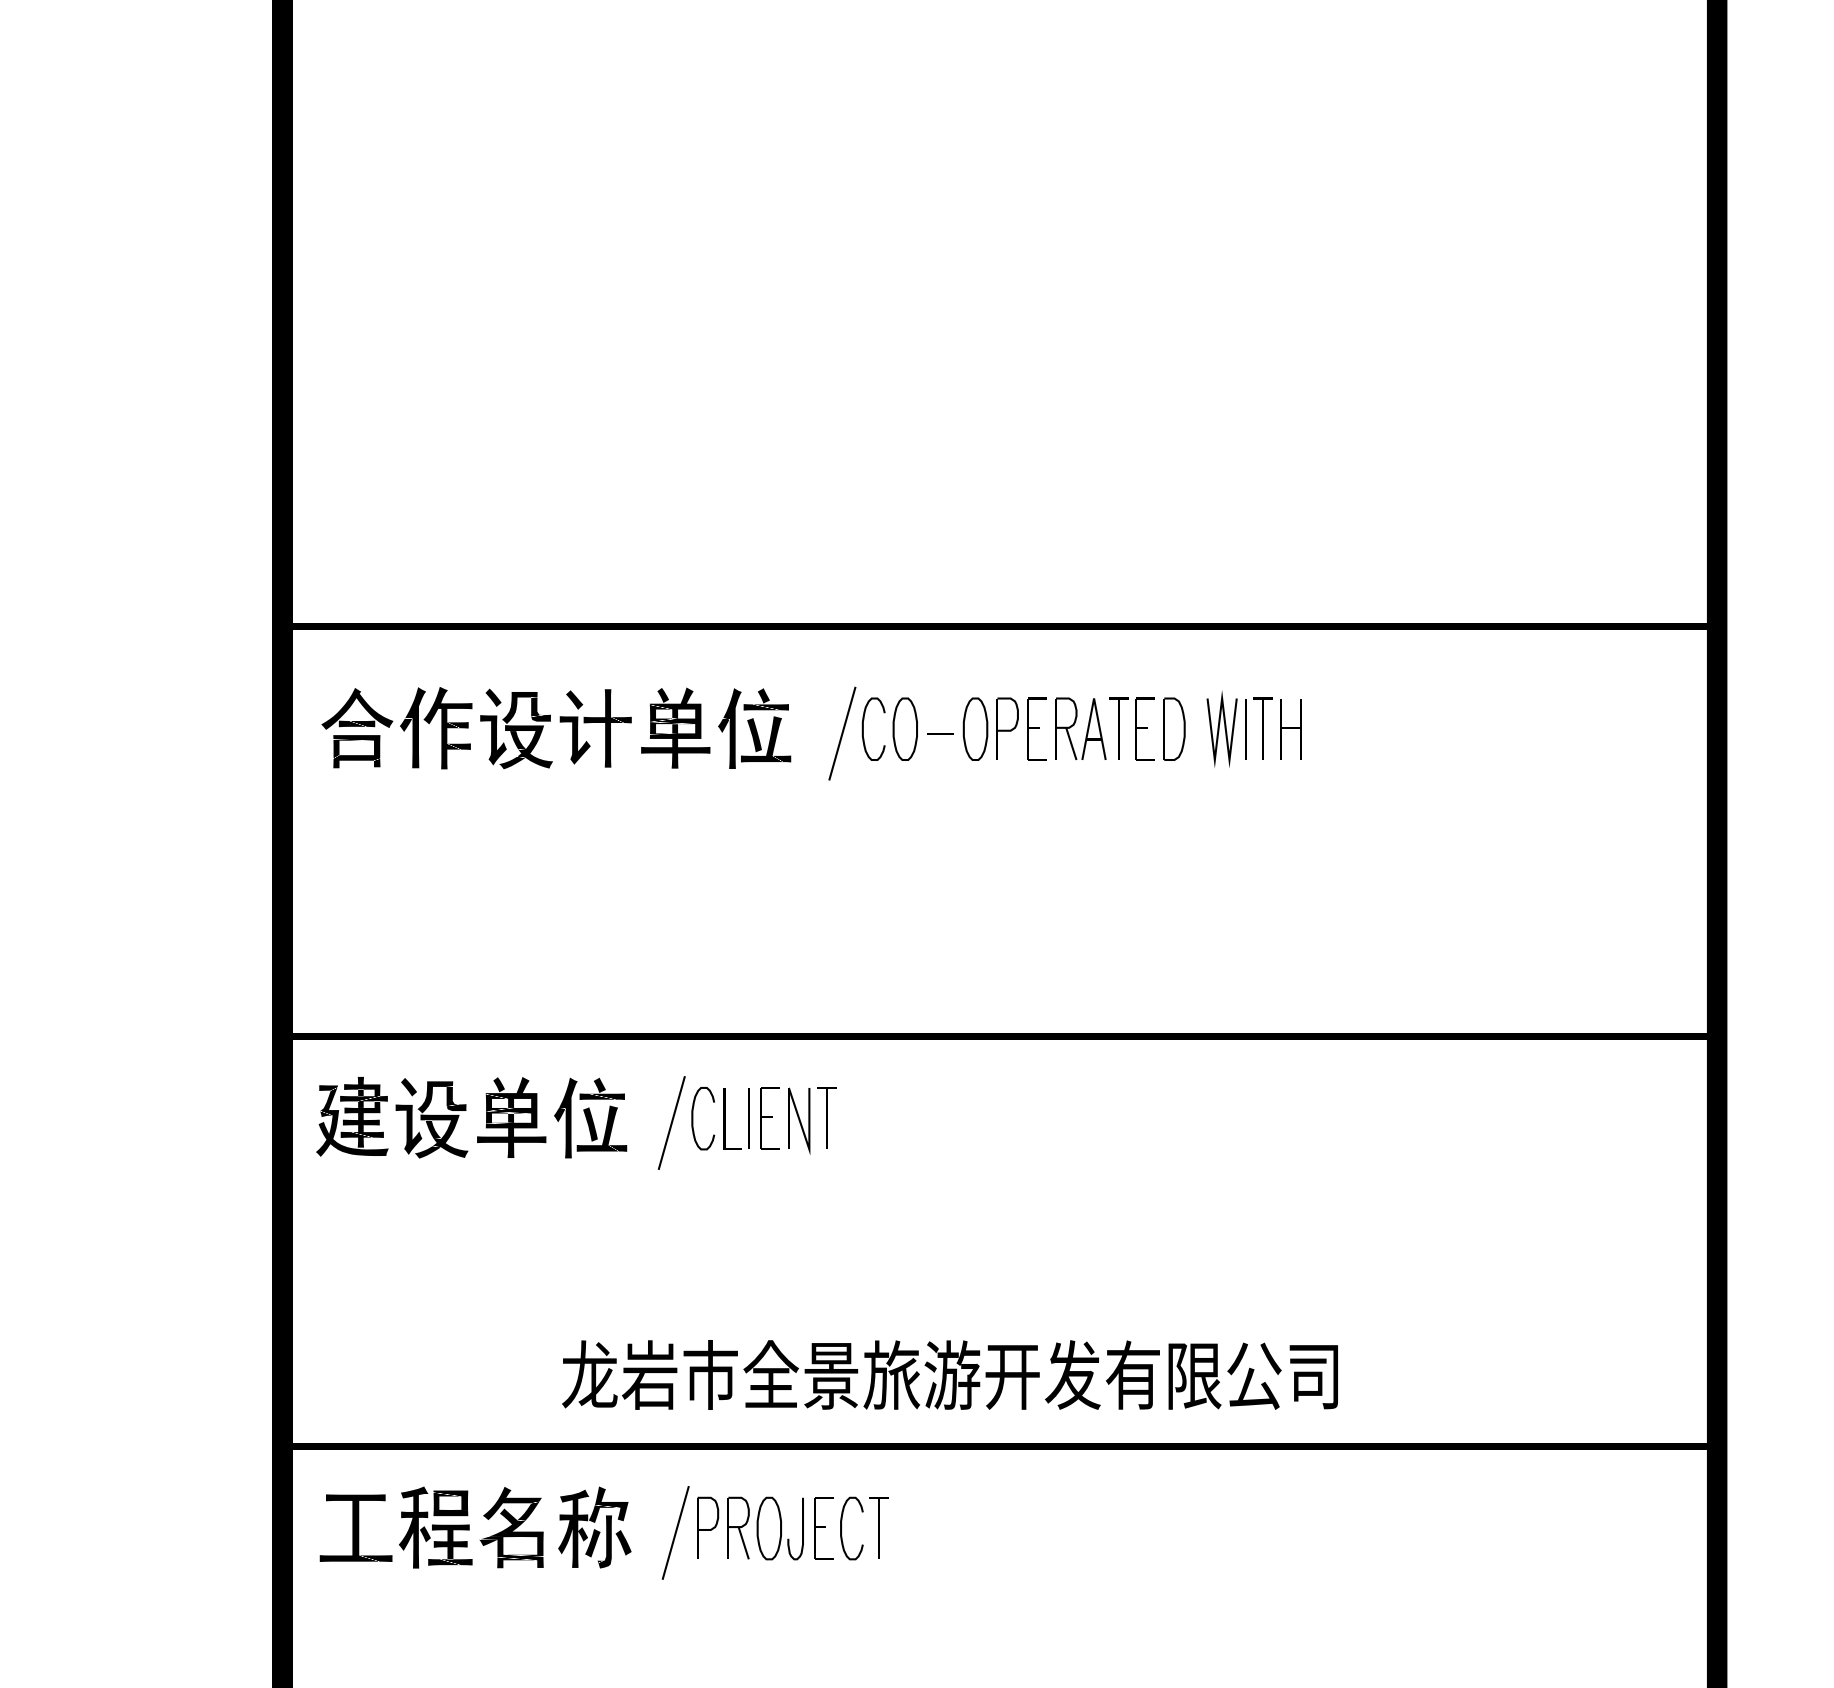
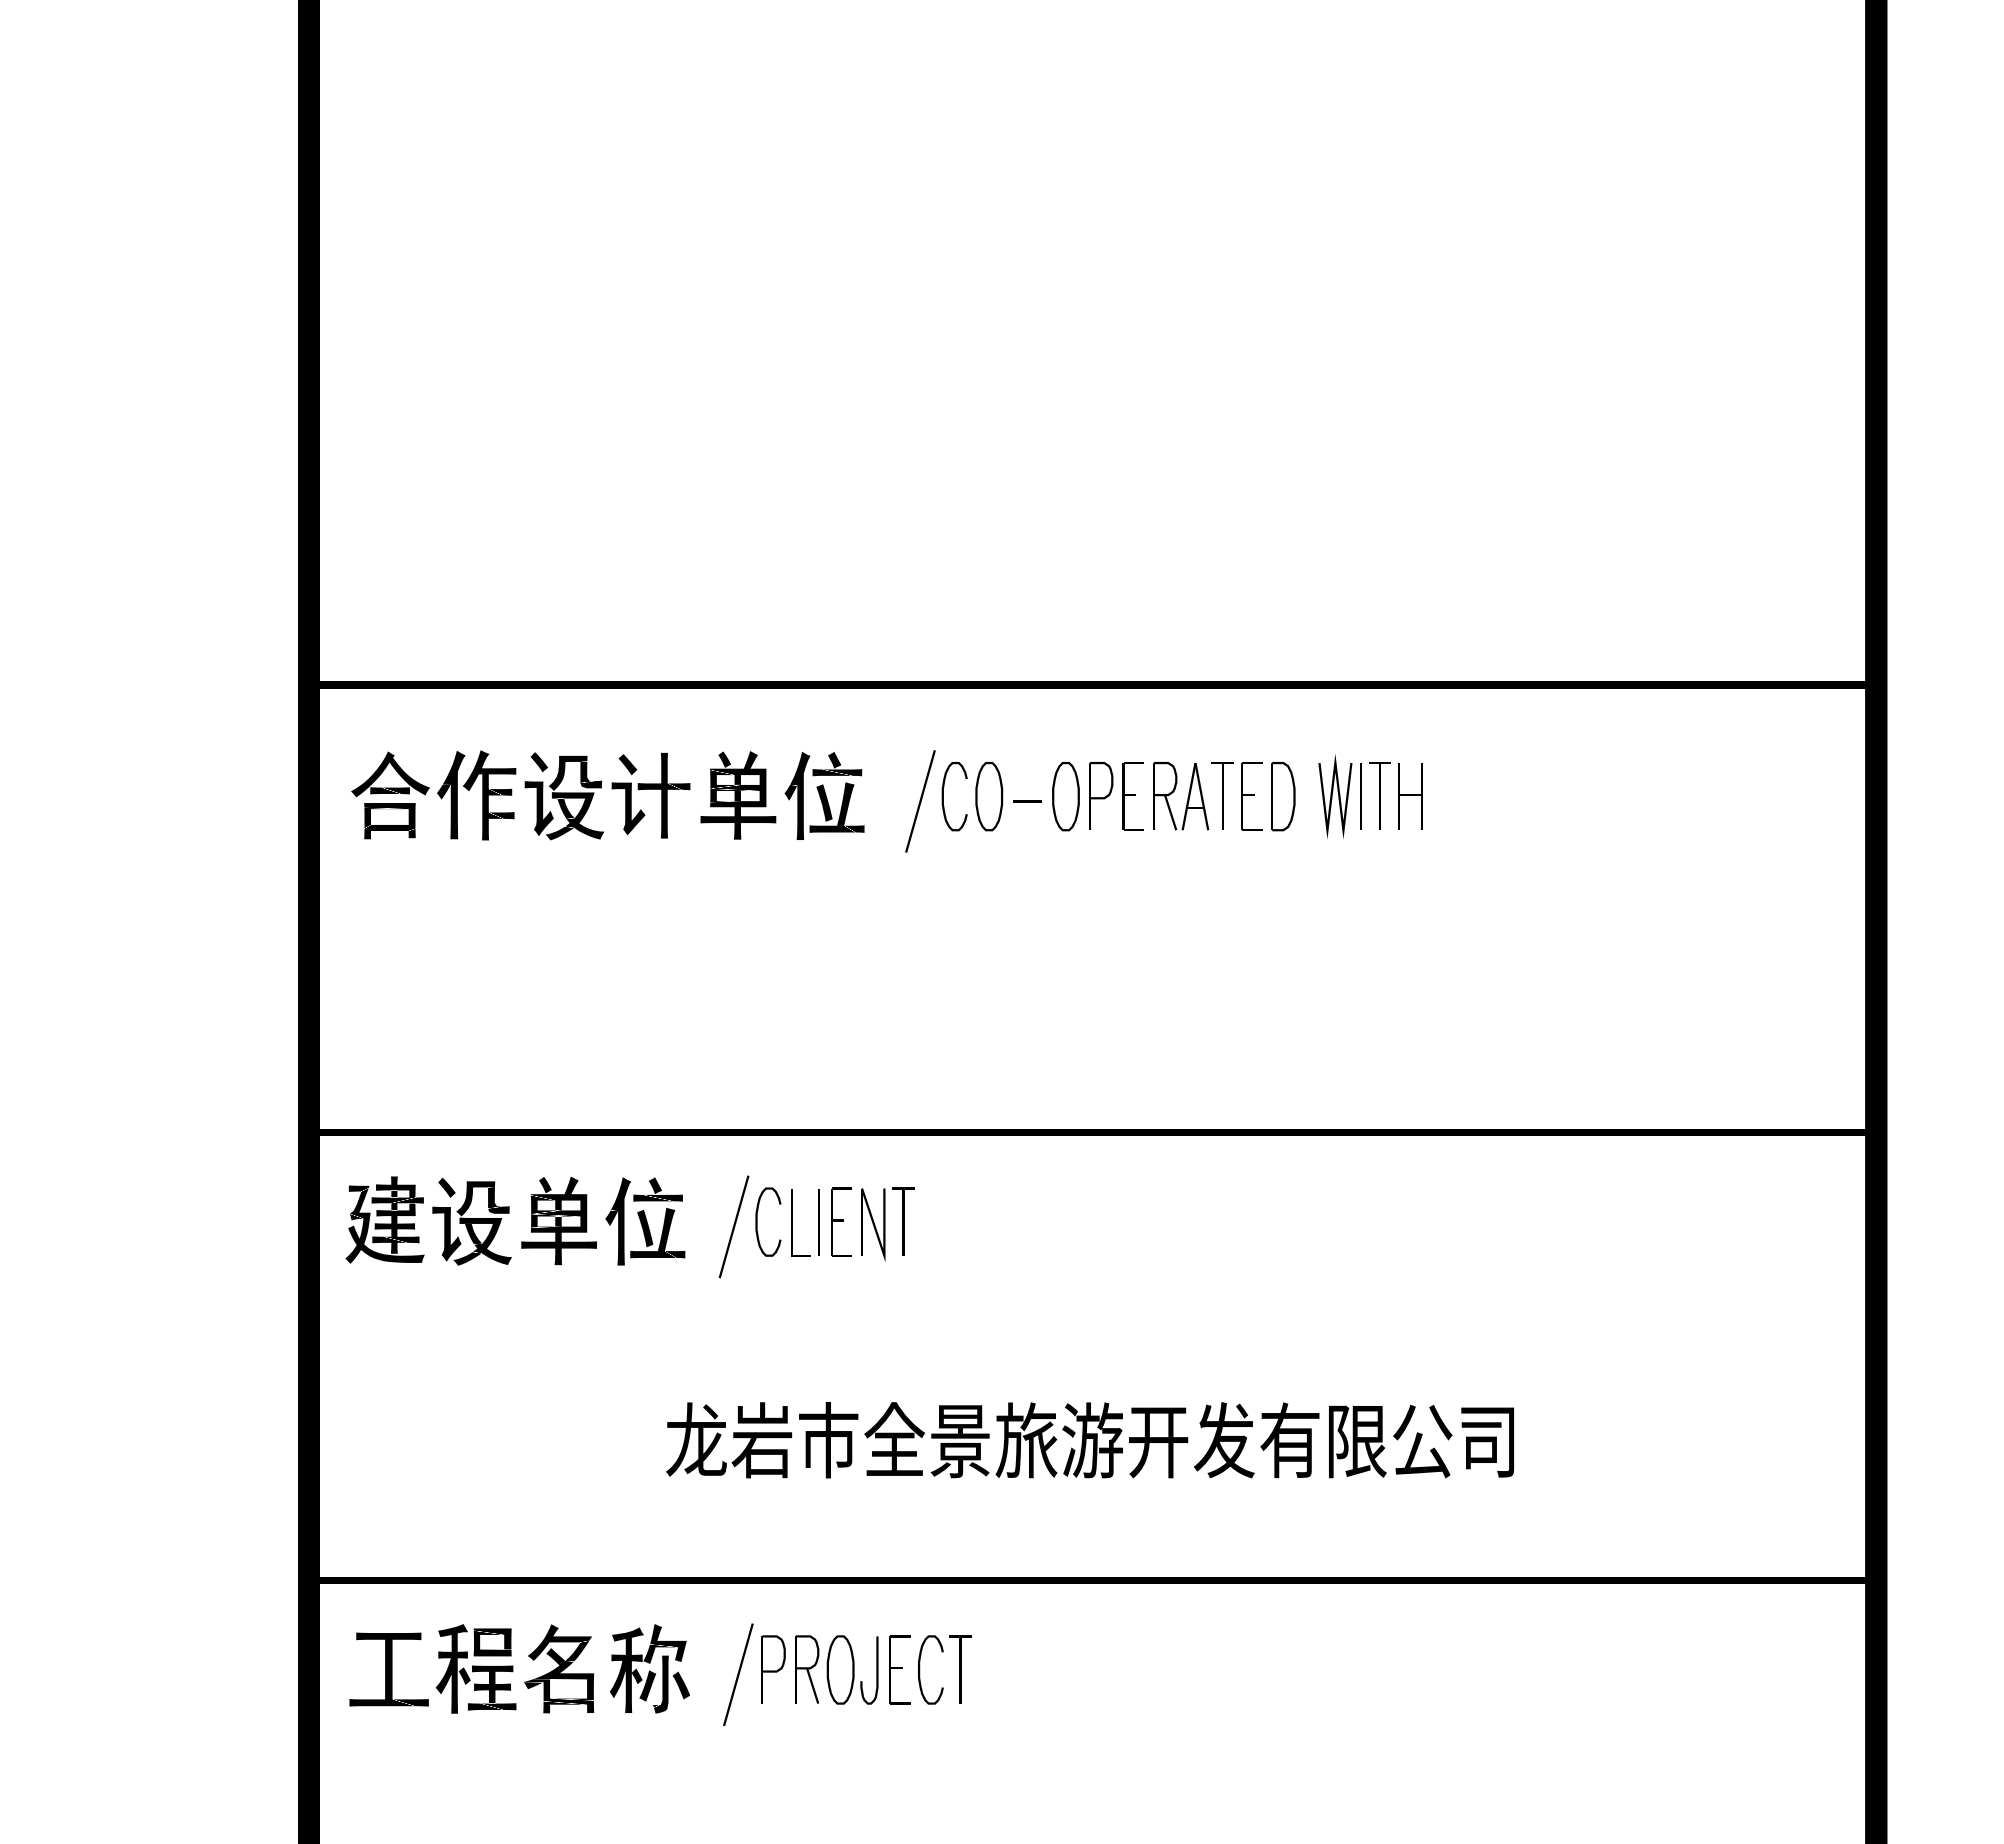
text: (949, 1375) -> (1089, 1440), moved

